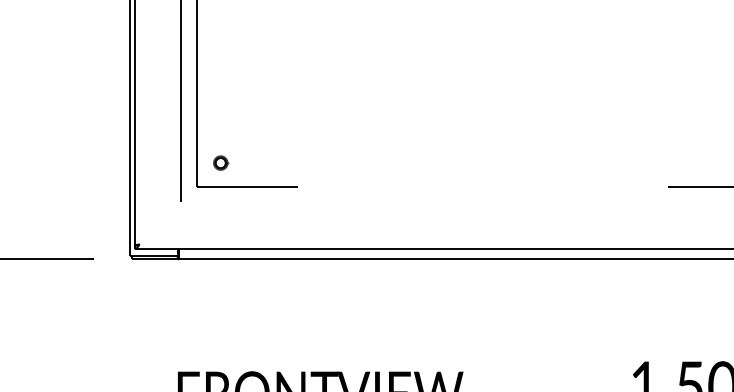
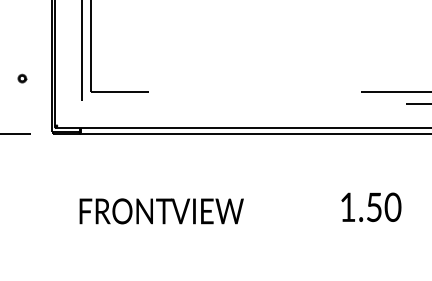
part: (221, 162) -> (22, 78), moved

